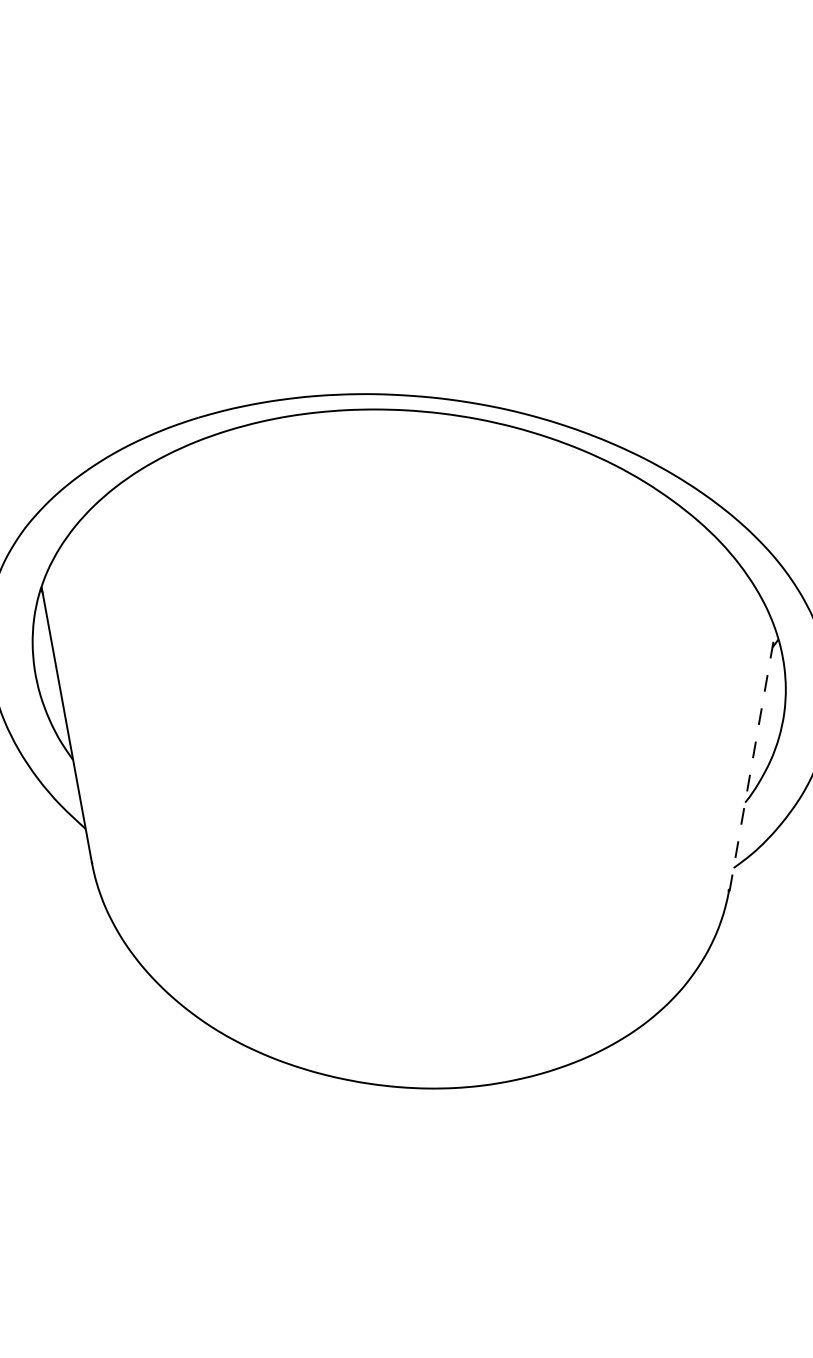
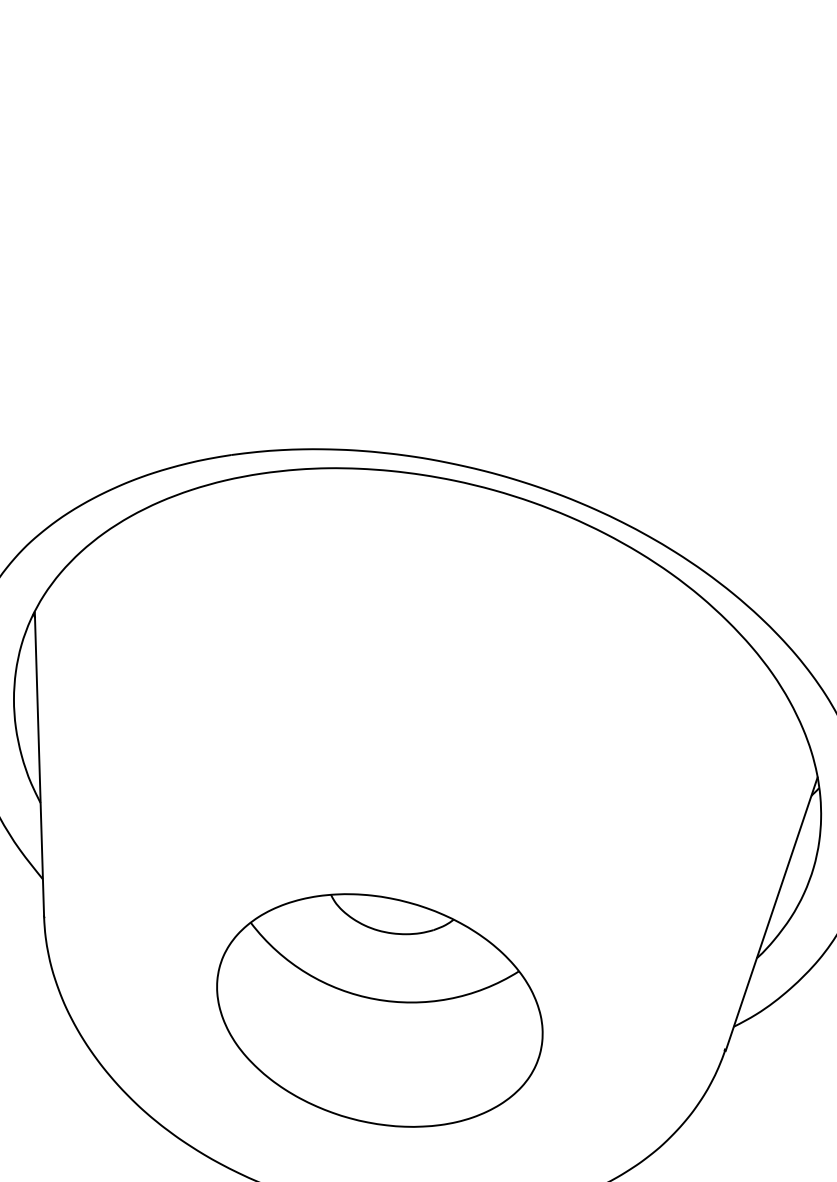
line: (752, 760) -> (771, 914), dashed -> solid
part: (409, 901) -> (379, 1010), added

